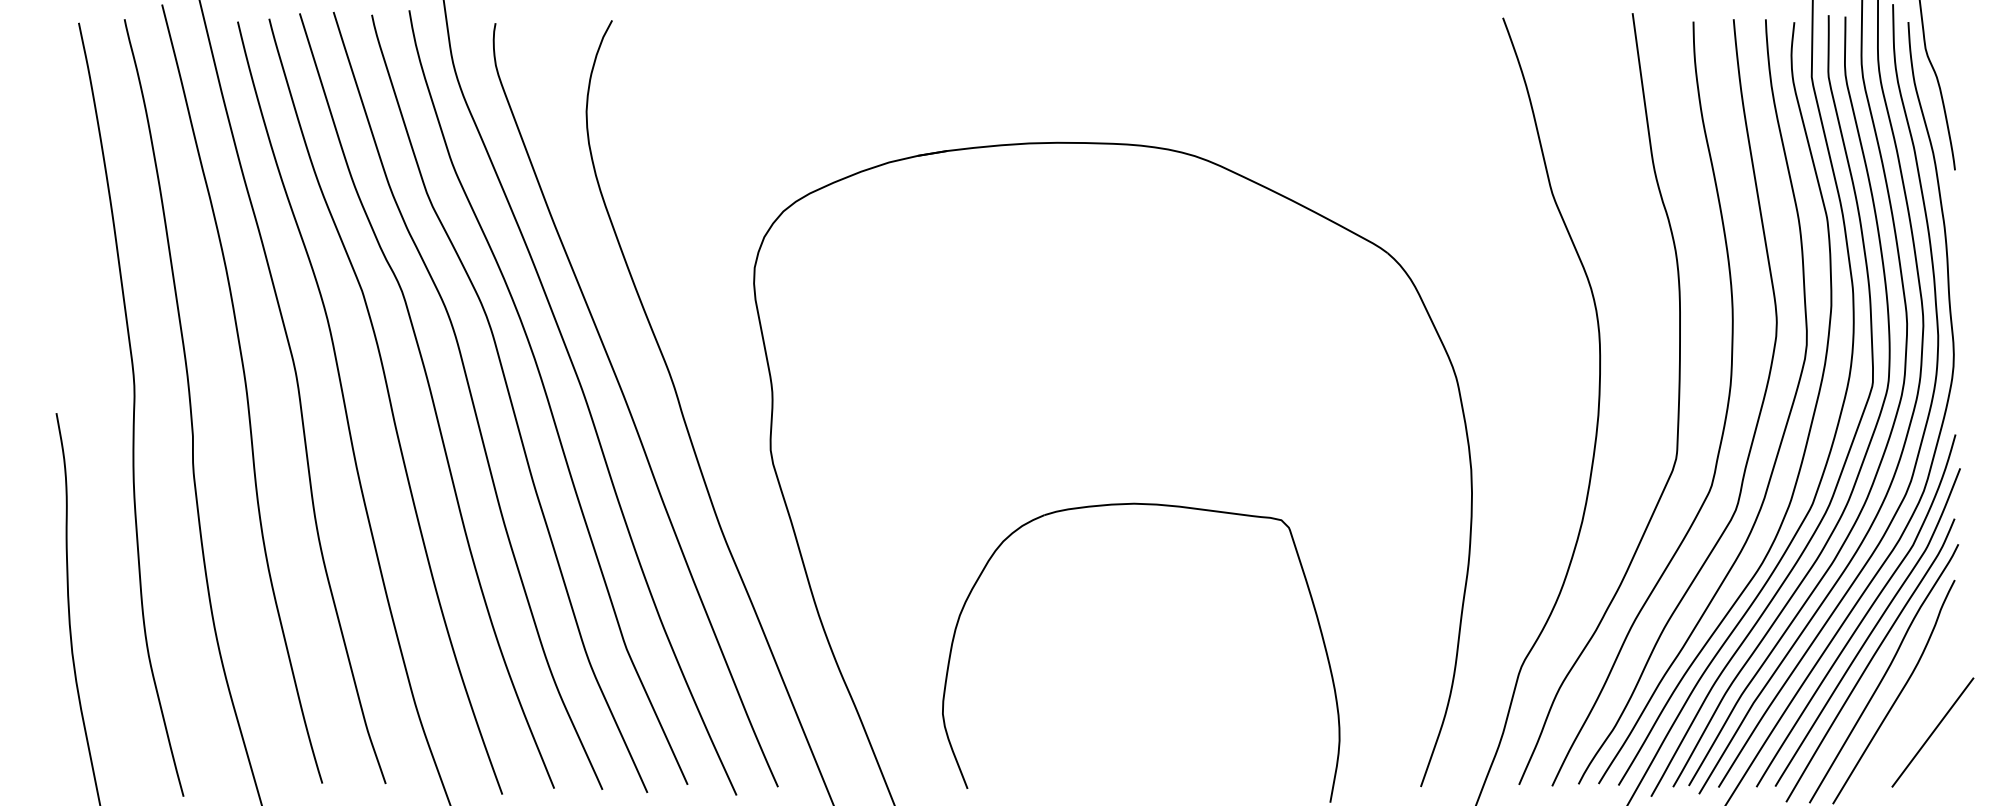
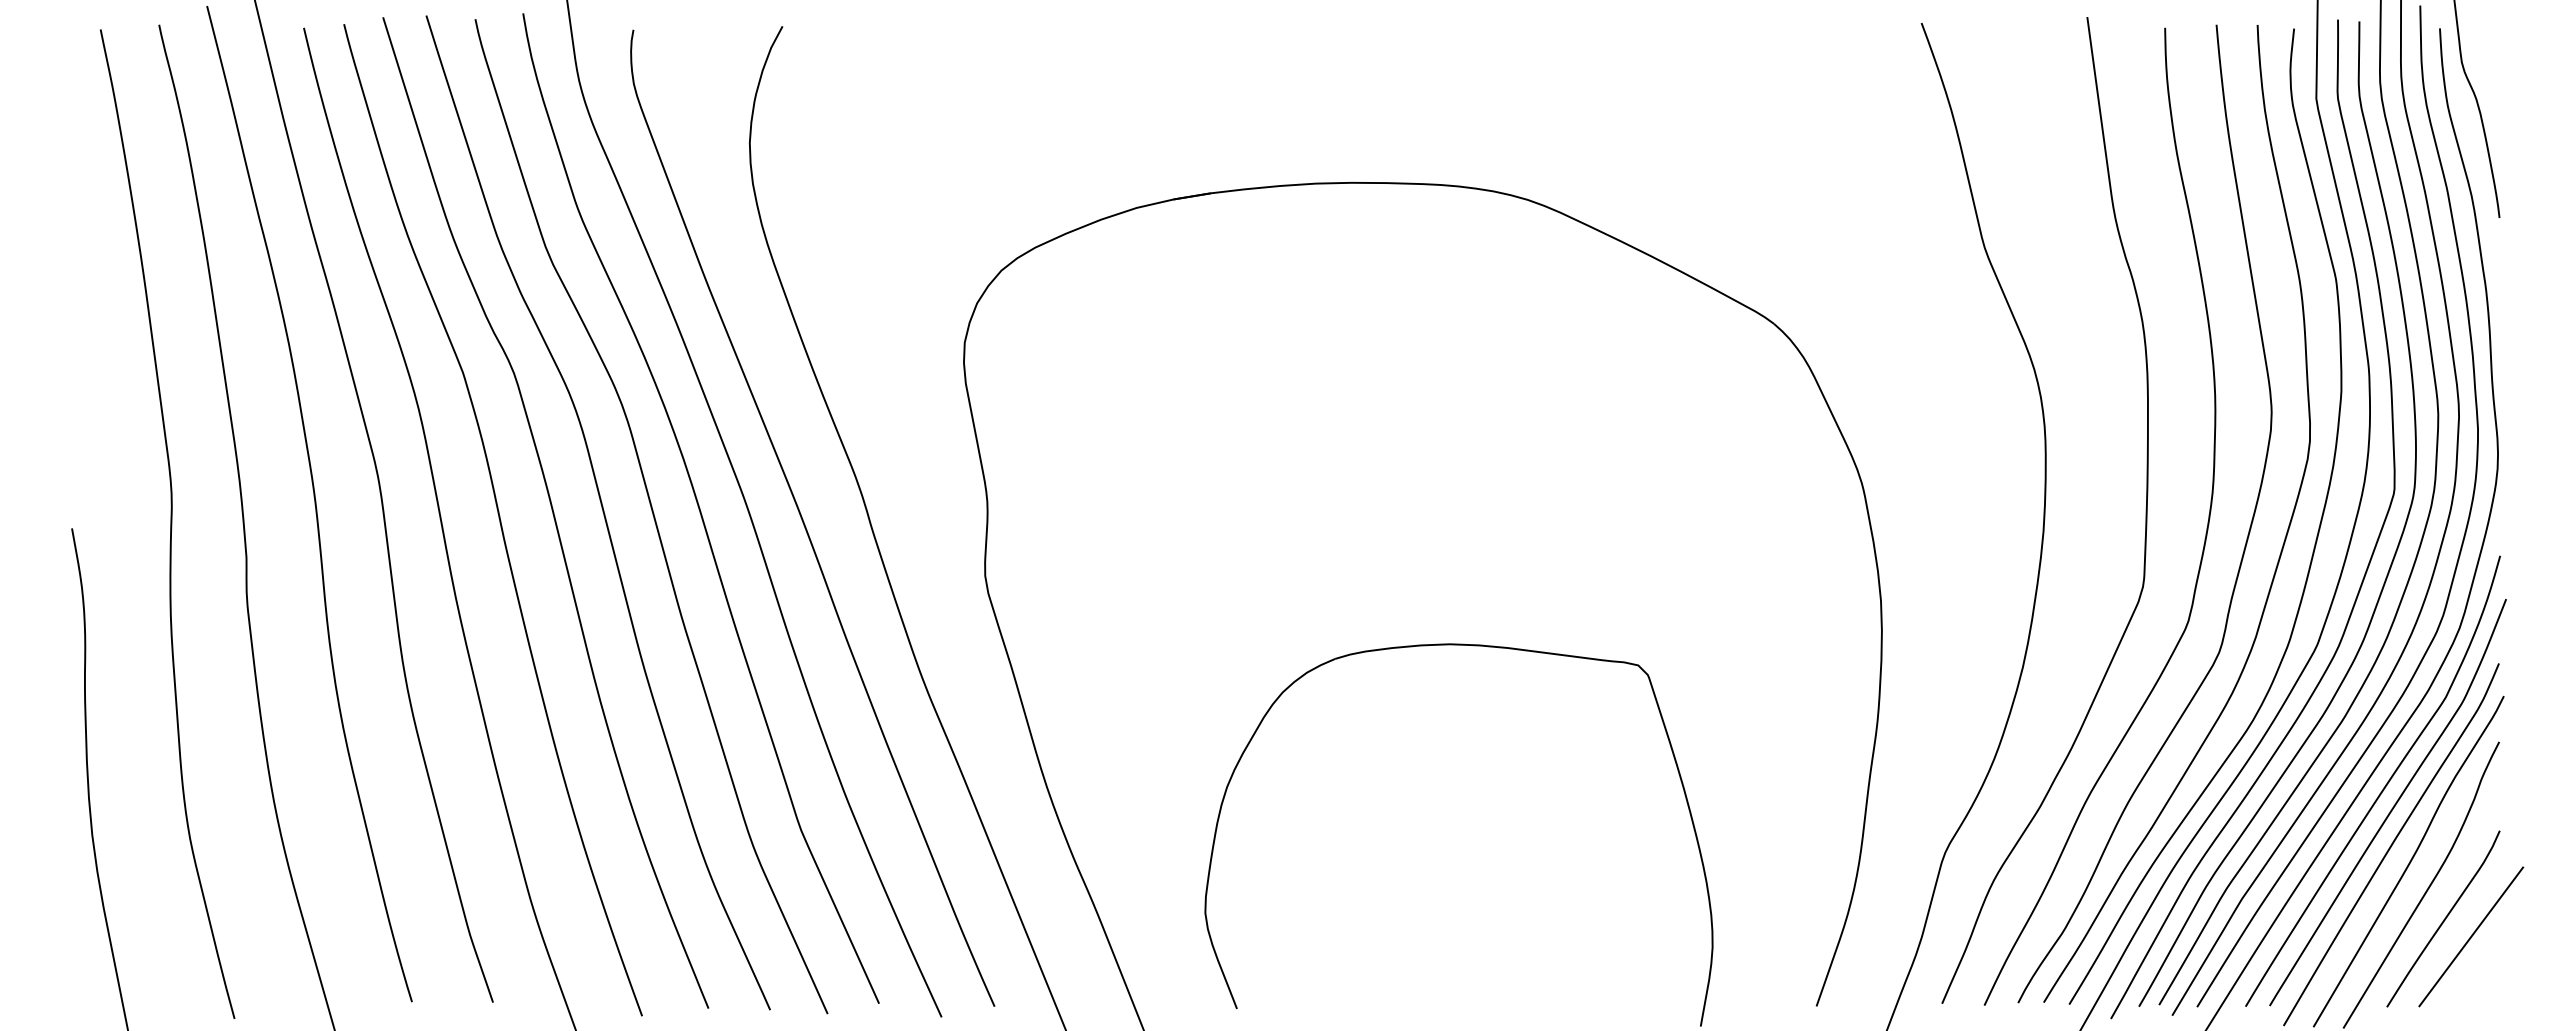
curve: (1911, 718) -> (2444, 918), added

